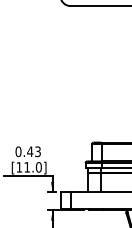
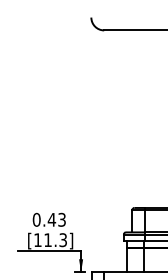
text: (38, 167) -> (62, 240), [11.0] -> [11.3]

